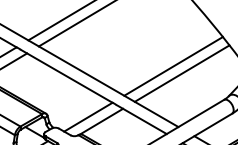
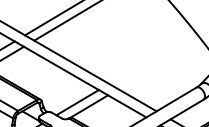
line: (173, 65) -> (152, 57), removed
line: (181, 73) -> (159, 64), removed

